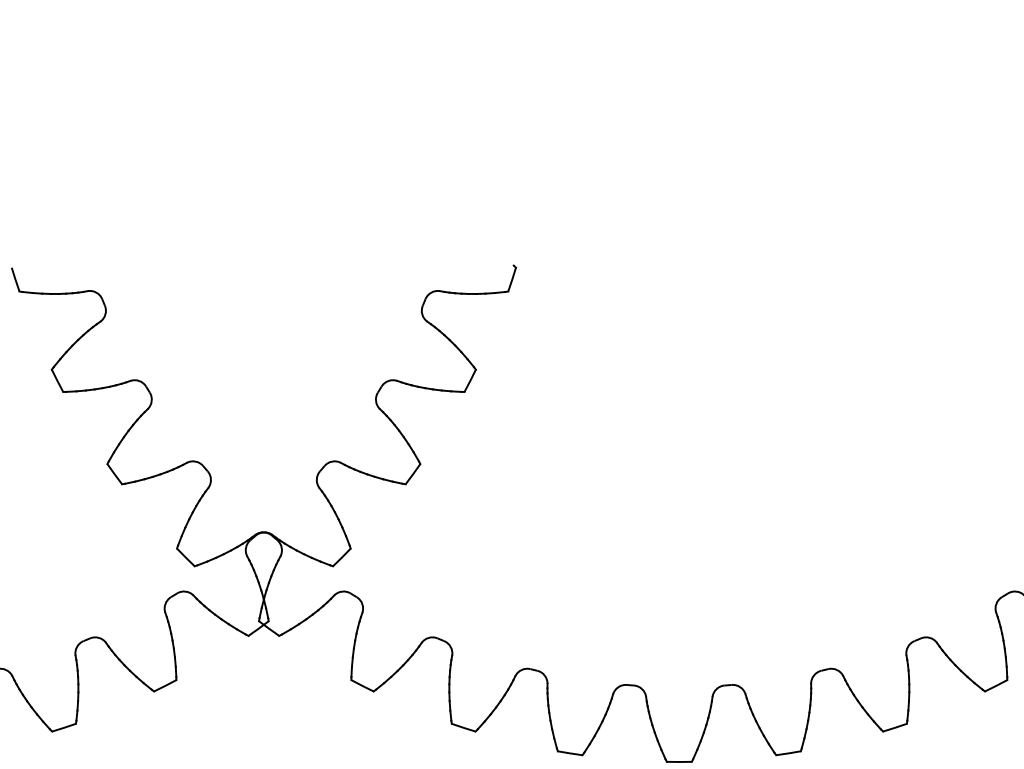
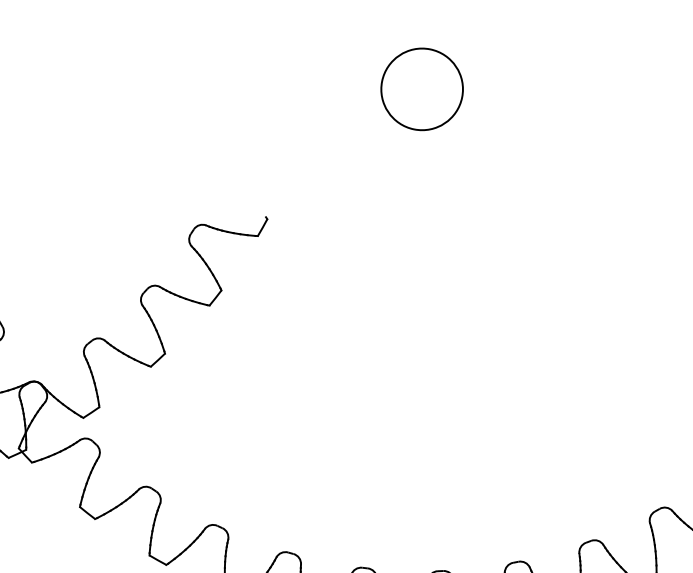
circle: (678, 63) -> (421, 88), added

